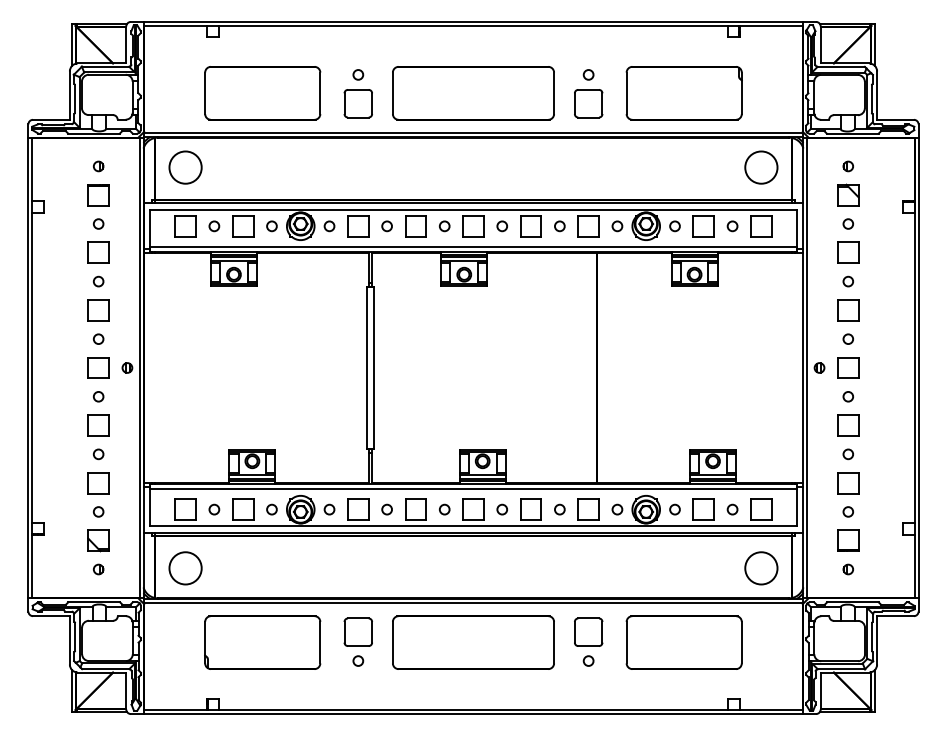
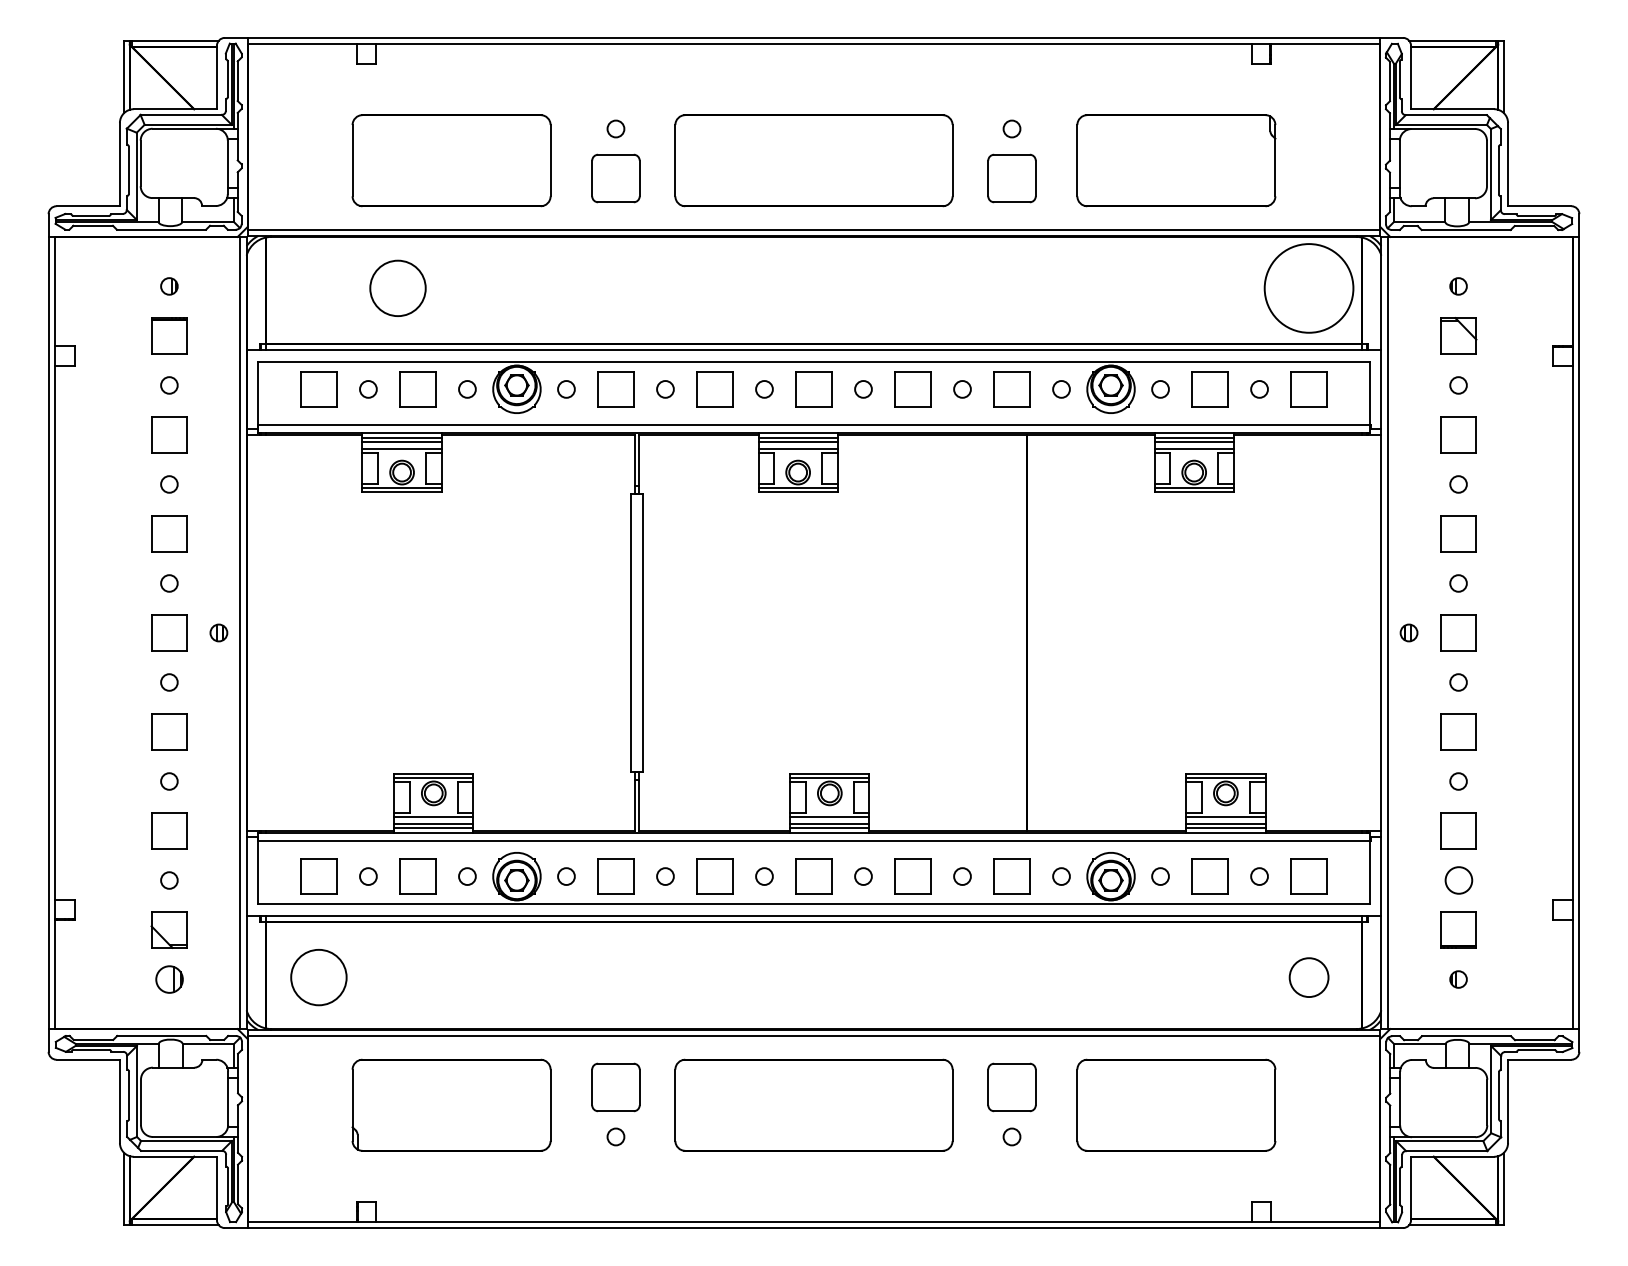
circle: (185, 167) -> (397, 288), moved
circle: (761, 167) -> (1309, 288), size x1.6
circle: (847, 511) -> (1457, 879), size x1.6
circle: (761, 568) -> (1309, 977), size x0.7
part: (98, 569) -> (169, 979), size x1.6

